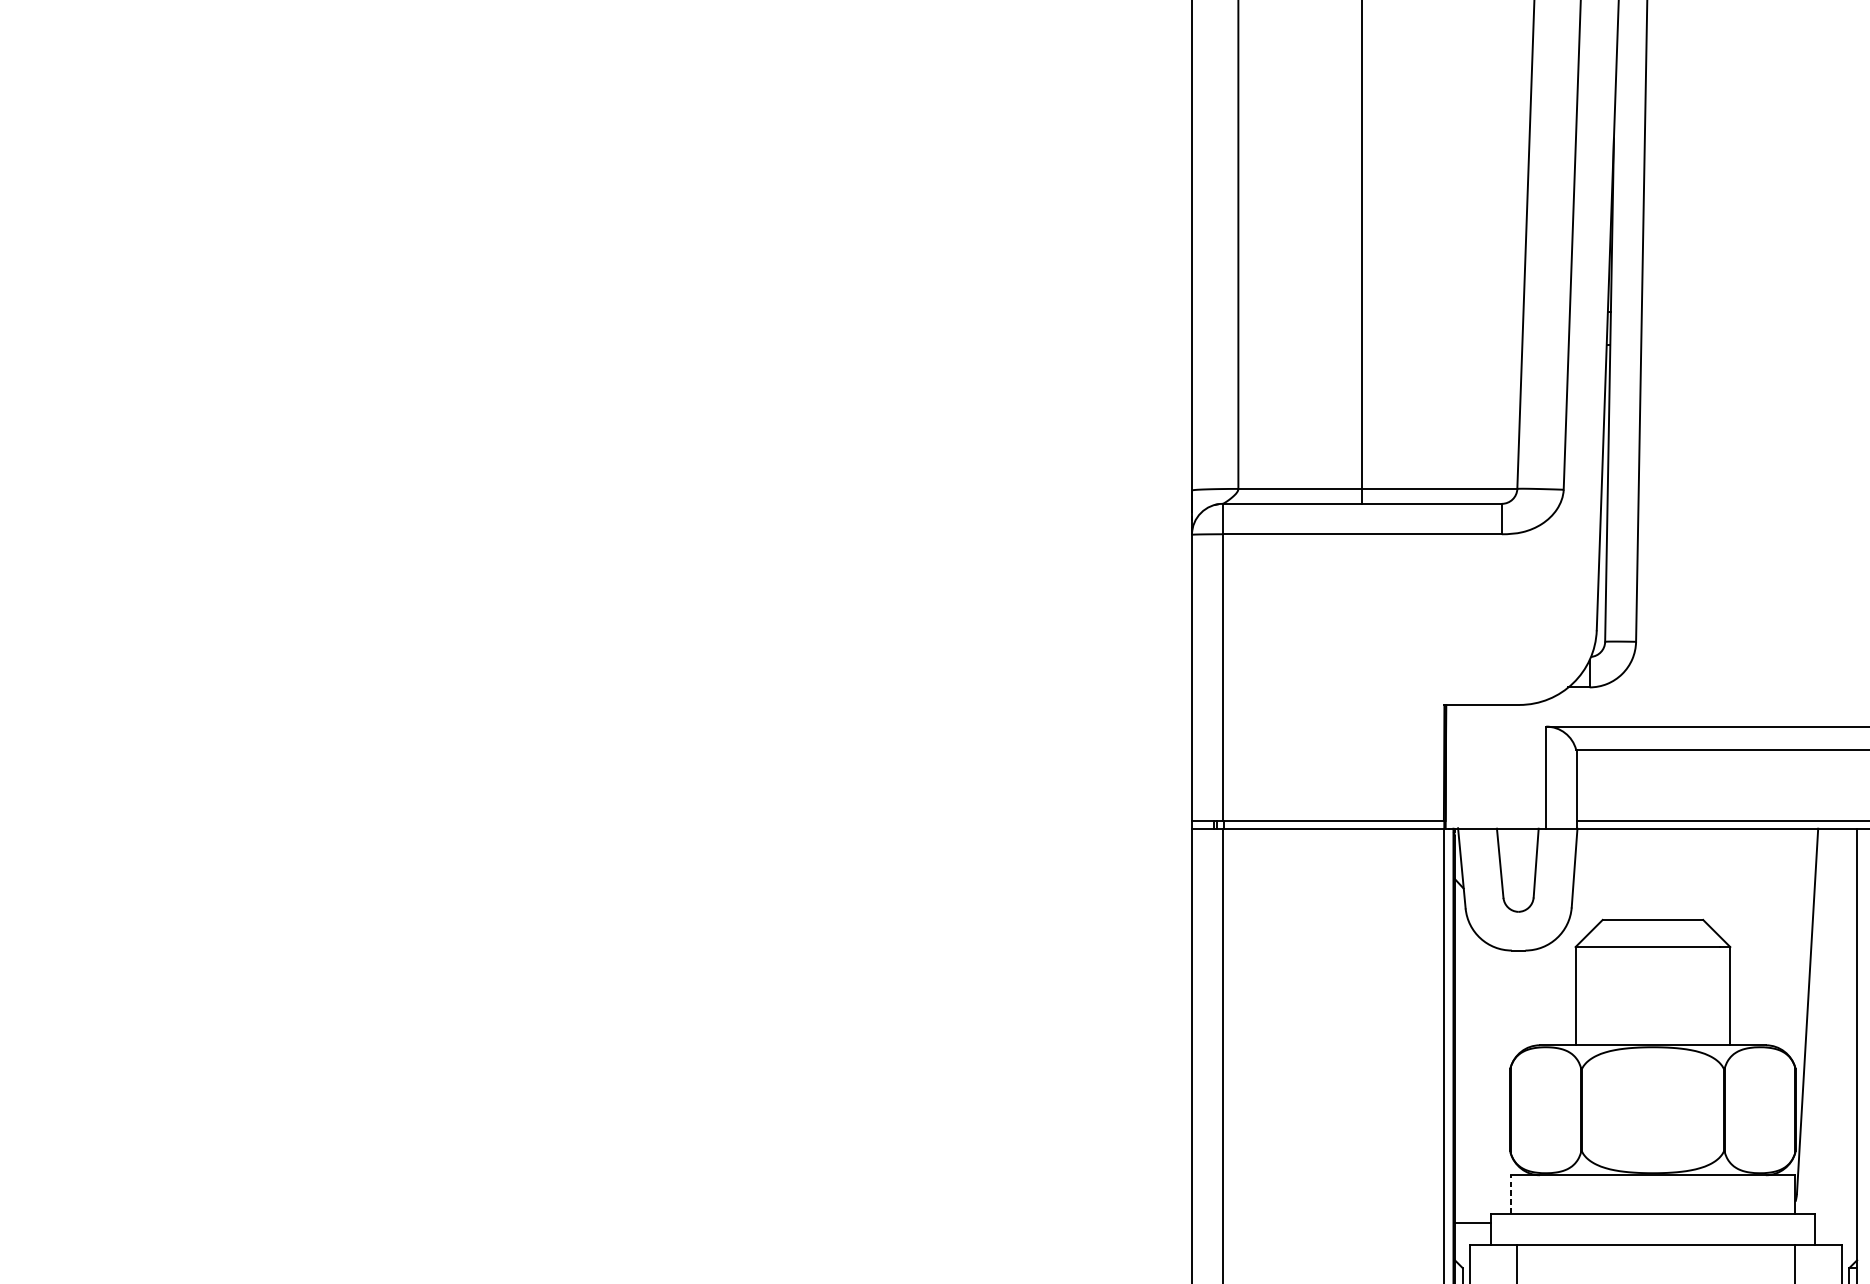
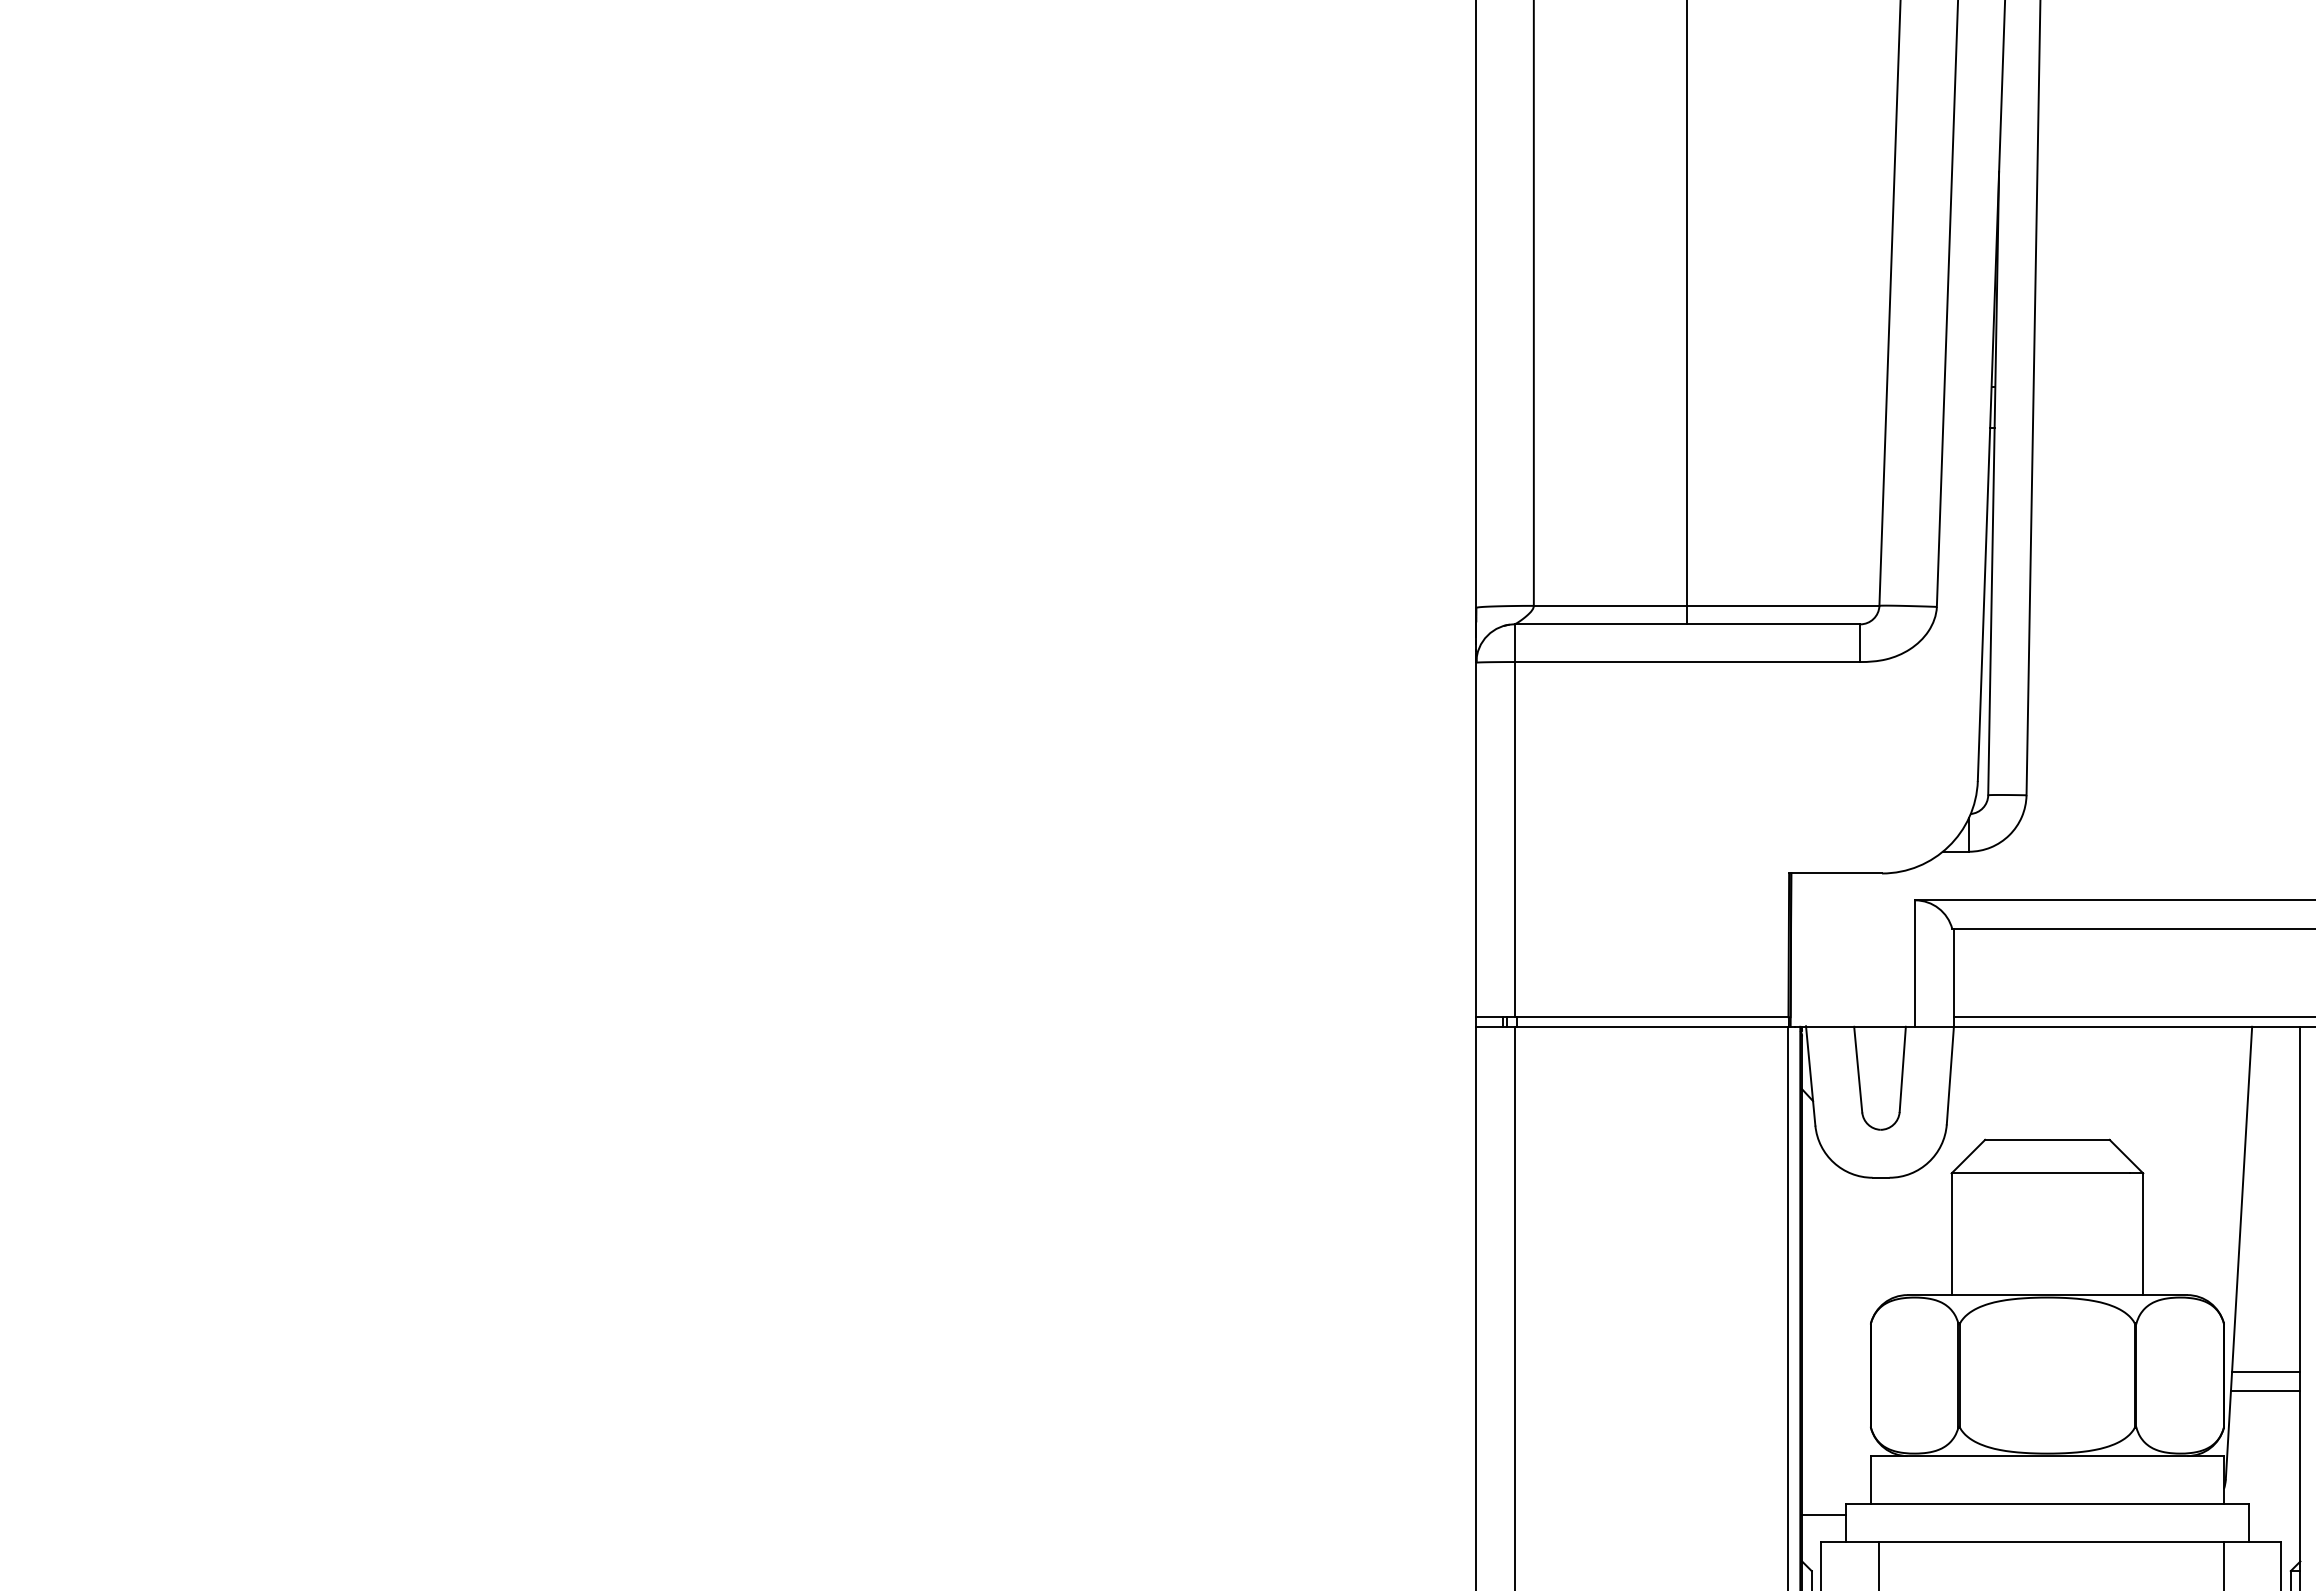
line: (1829, 1106) -> (2266, 1371), added
line: (1828, 1122) -> (2265, 1390), added
line: (1510, 1194) -> (1871, 1480), dashed -> solid

